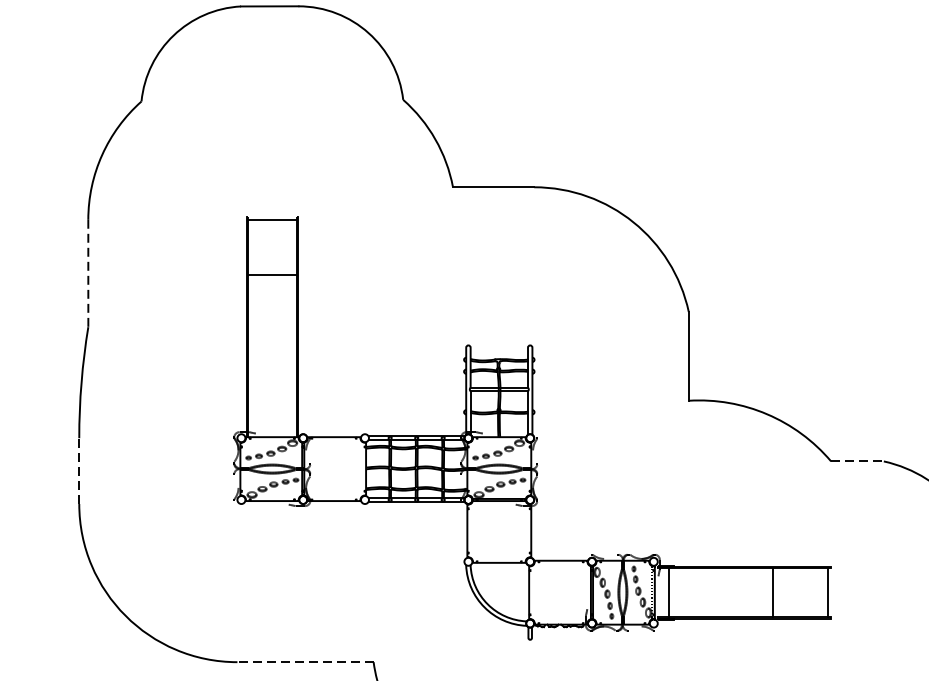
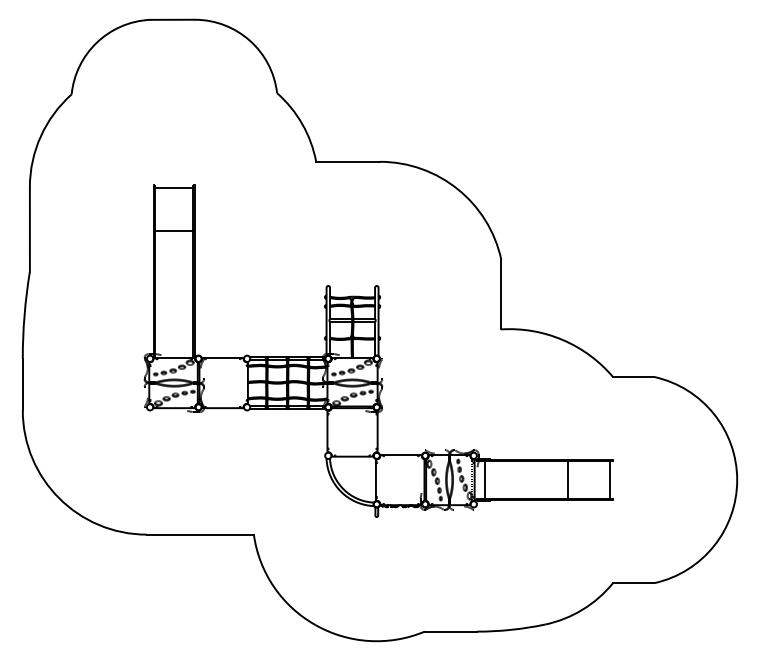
line: (87, 274) -> (29, 230), dashed -> solid
line: (857, 462) -> (633, 377), dashed -> solid
line: (78, 470) -> (22, 384), dashed -> solid
line: (304, 662) -> (199, 534), dashed -> solid

